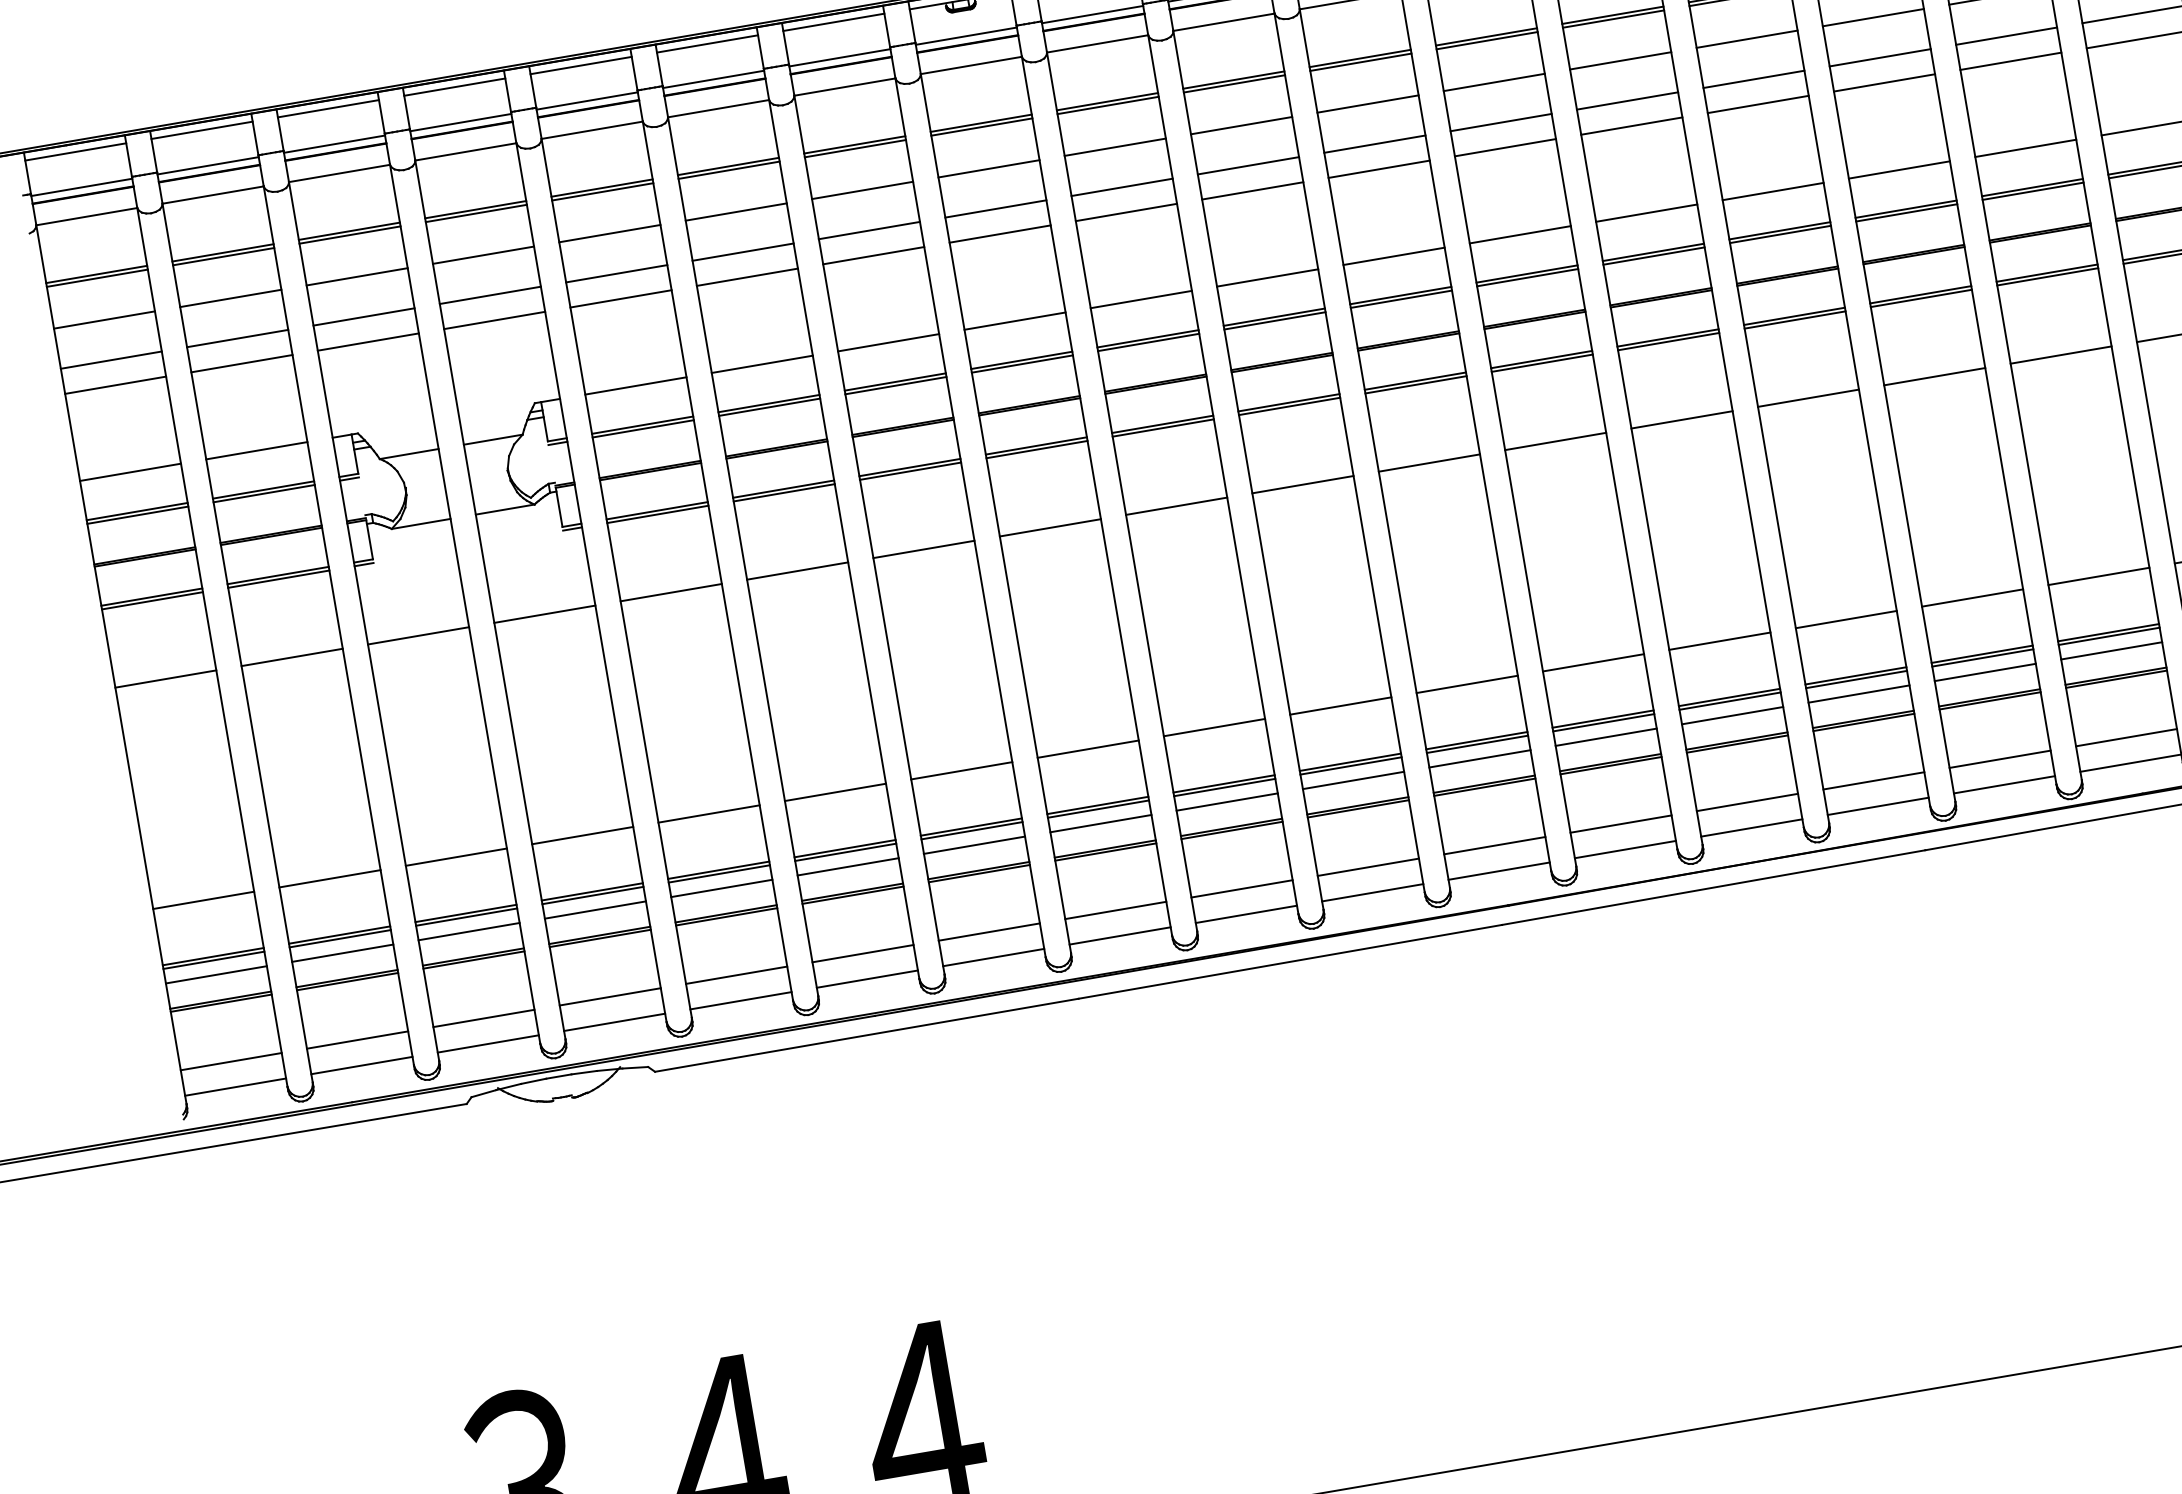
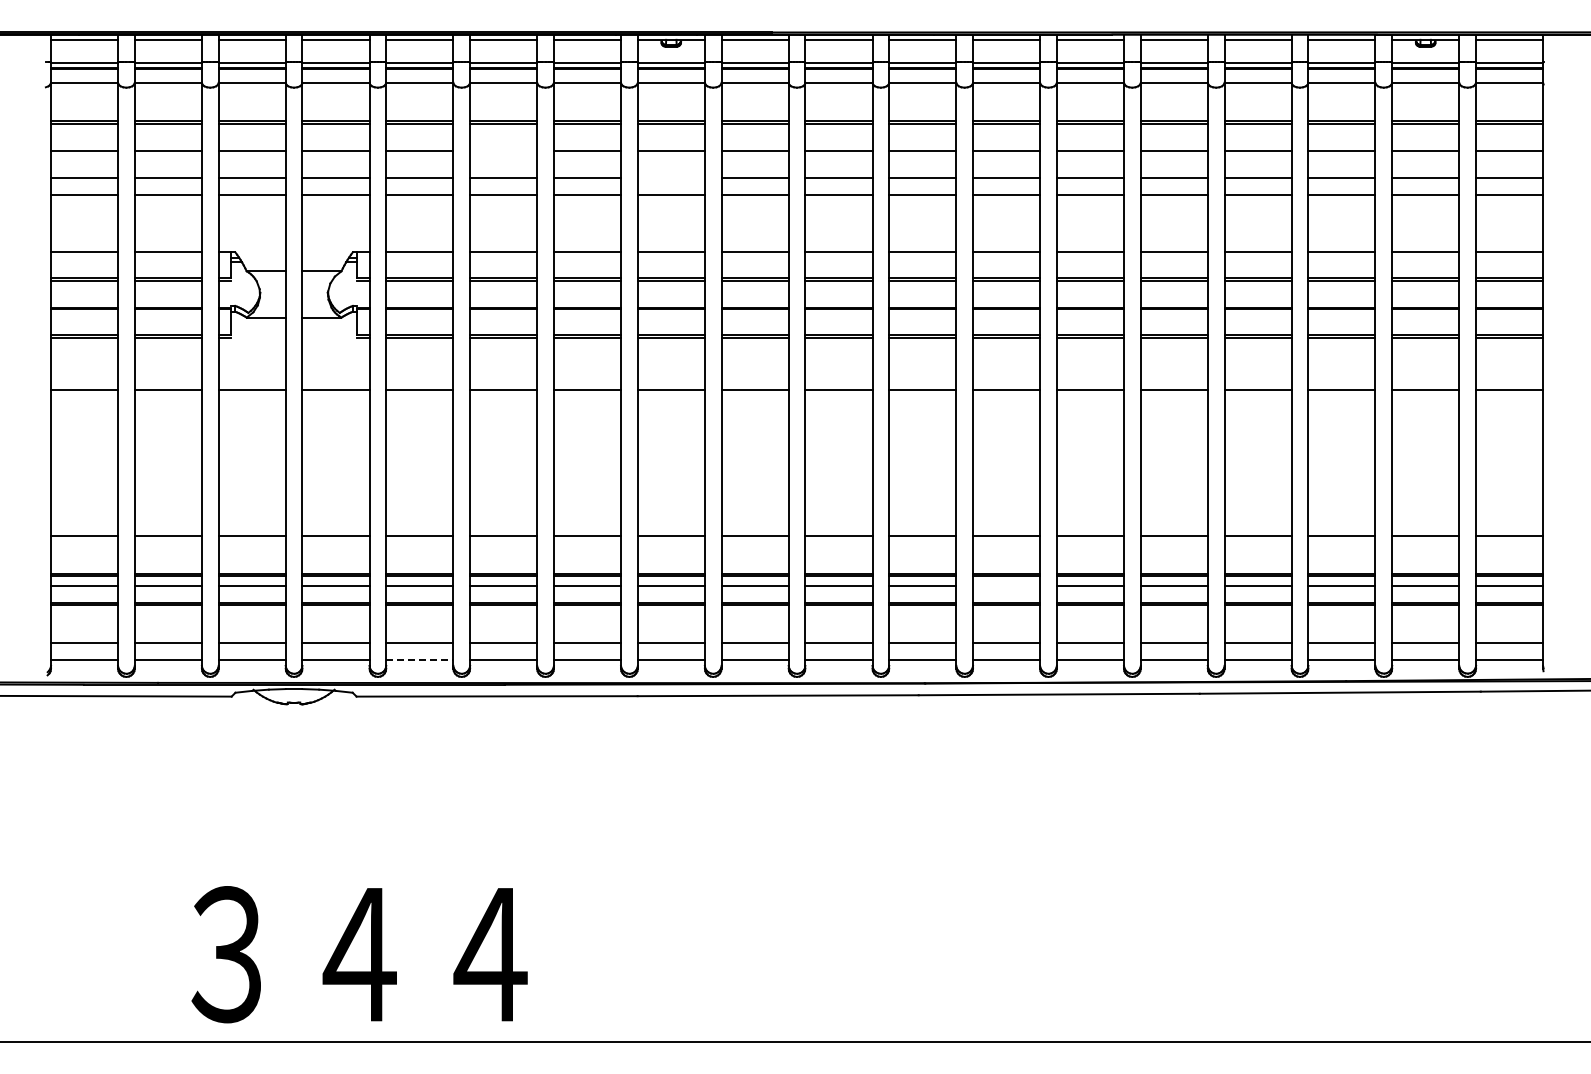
line: (994, 208) -> (670, 177), removed
line: (736, 212) -> (503, 151), removed
line: (1606, 736) -> (1006, 585), removed
line: (740, 1001) -> (419, 660), solid -> dashed

